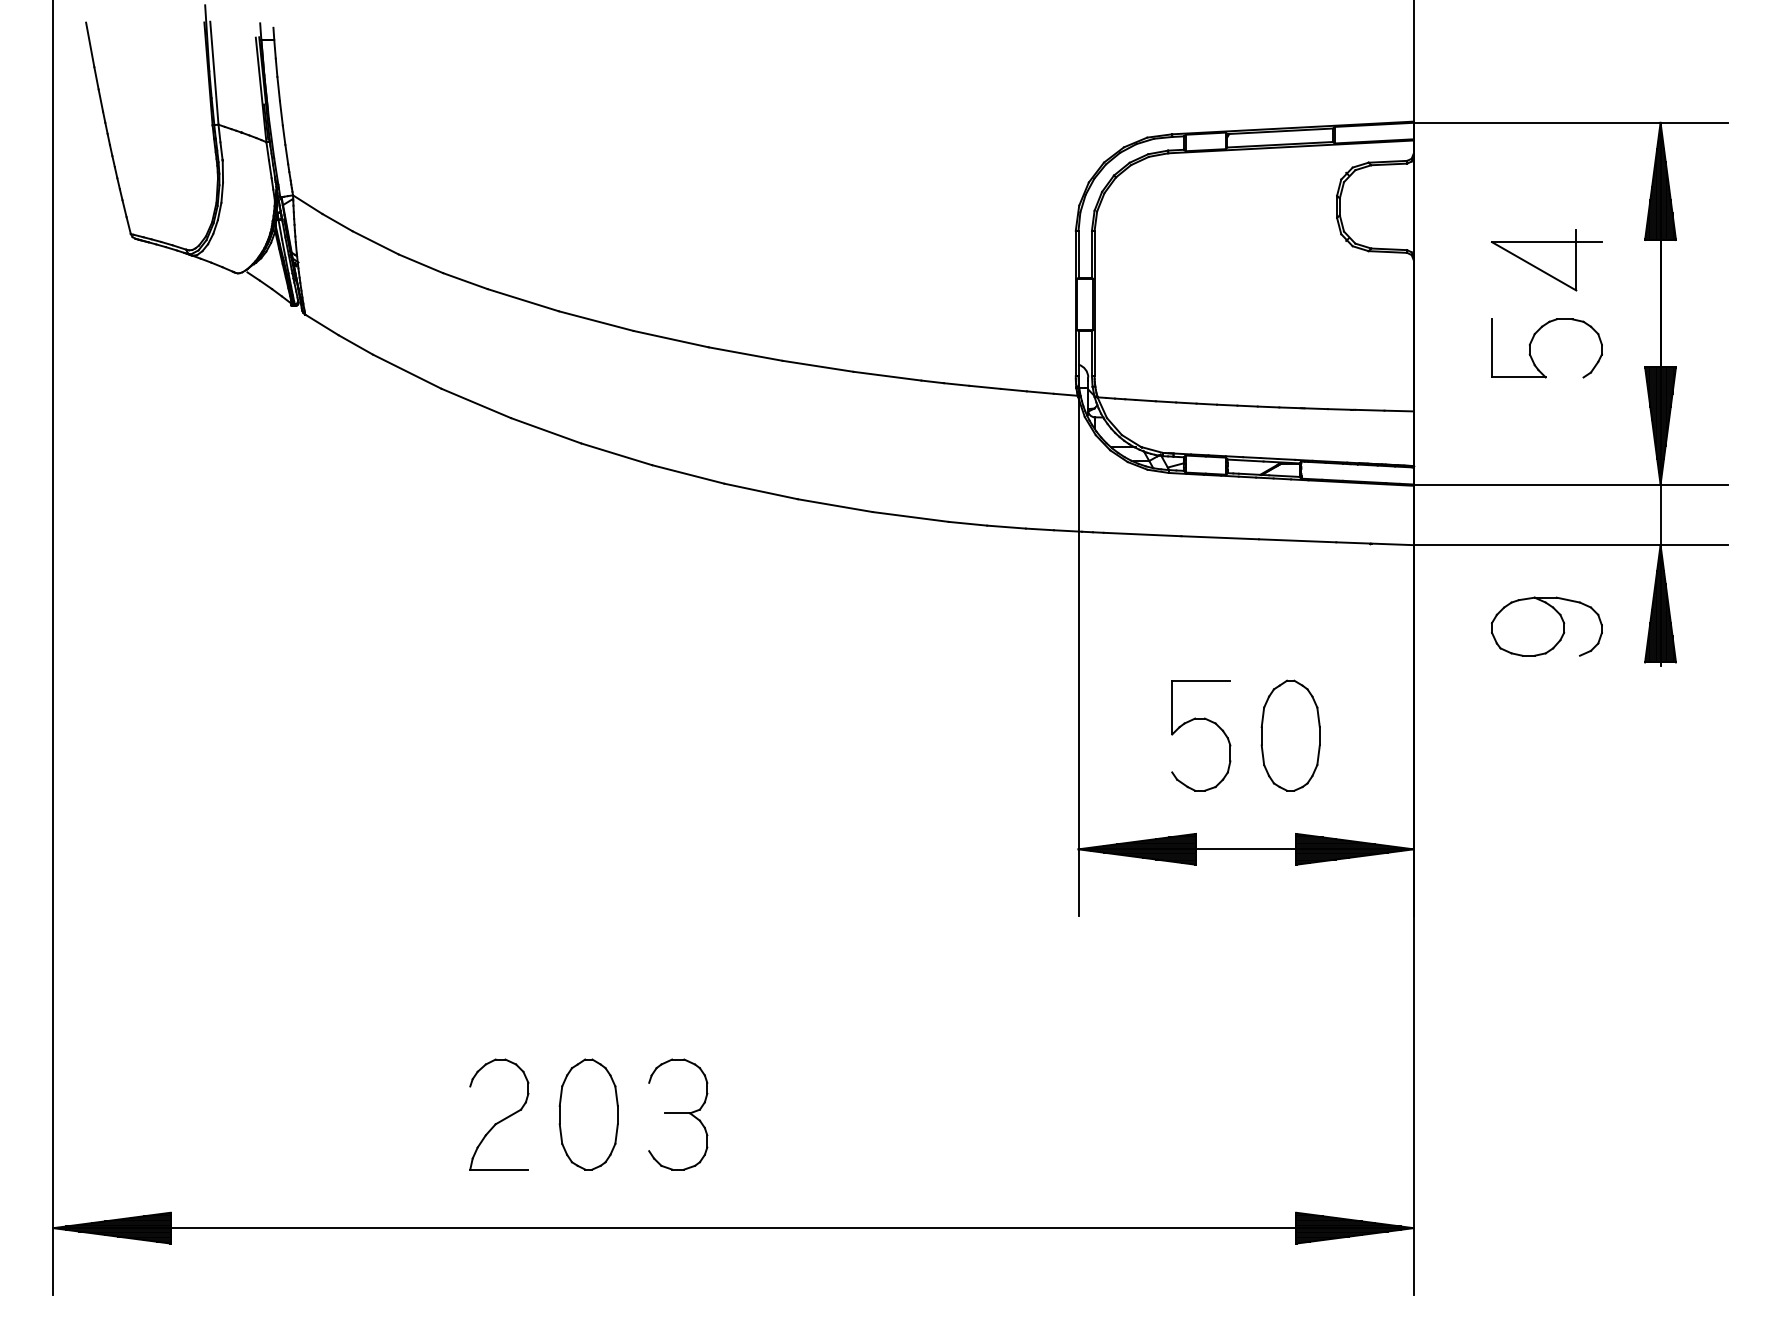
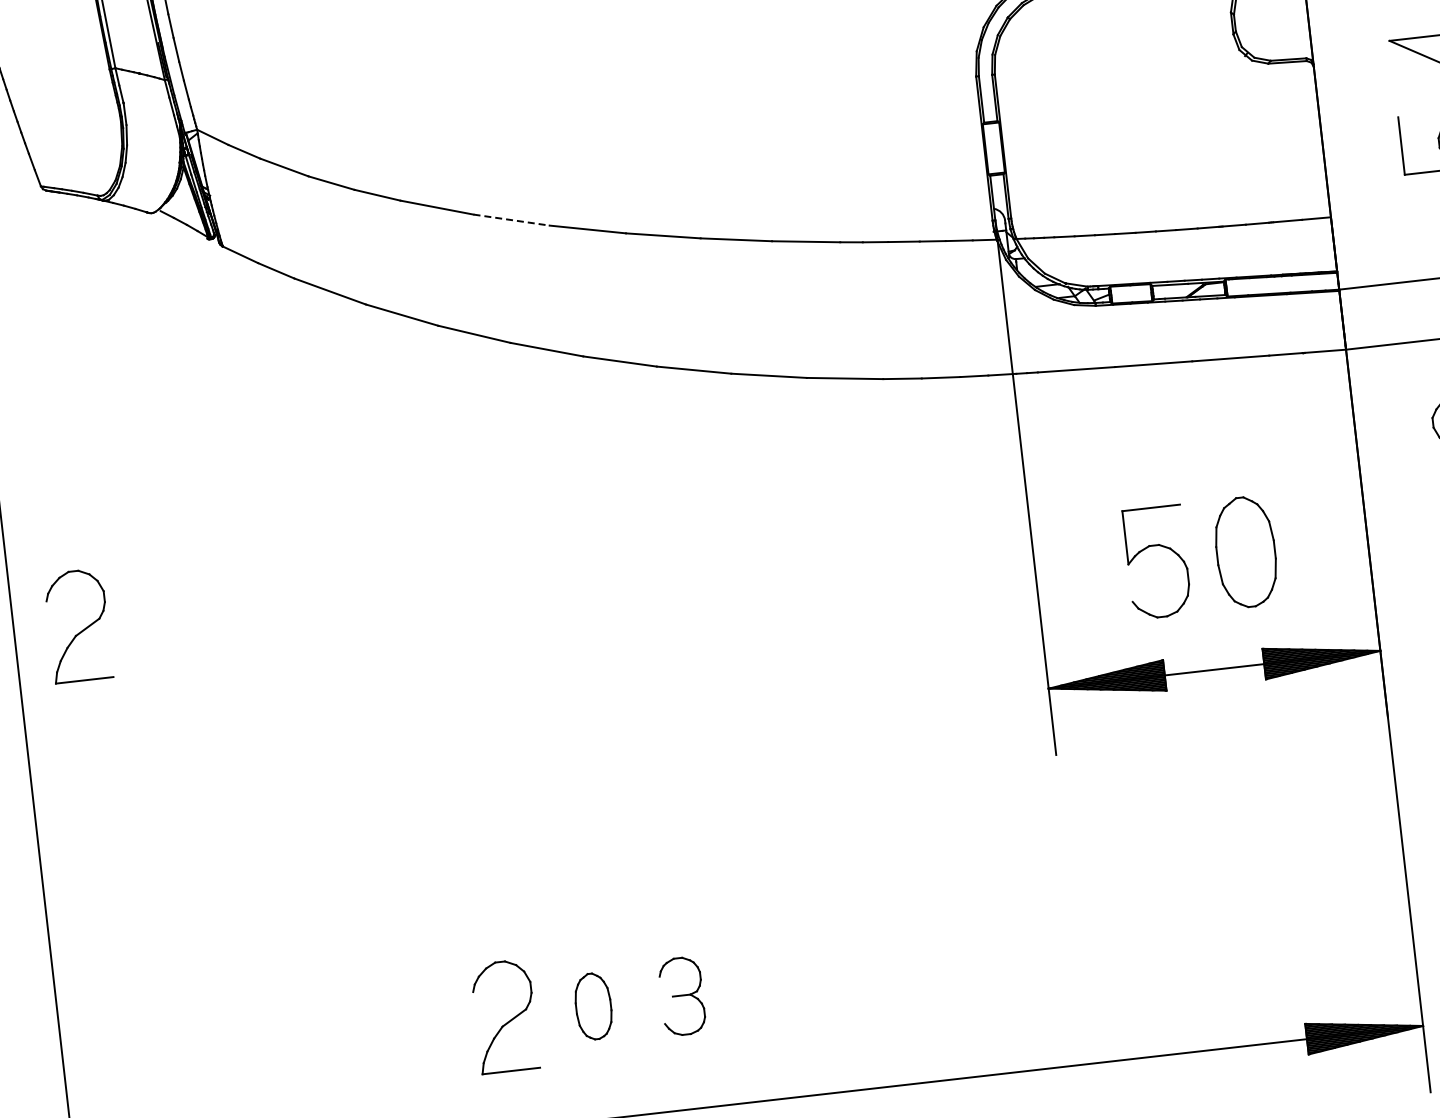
line: (596, 321) -> (511, 220), solid -> dashed
part: (118, 676) -> (78, 625), added
part: (588, 1114) -> (593, 1006), size x0.6
part: (678, 1114) -> (682, 996), size x0.7

